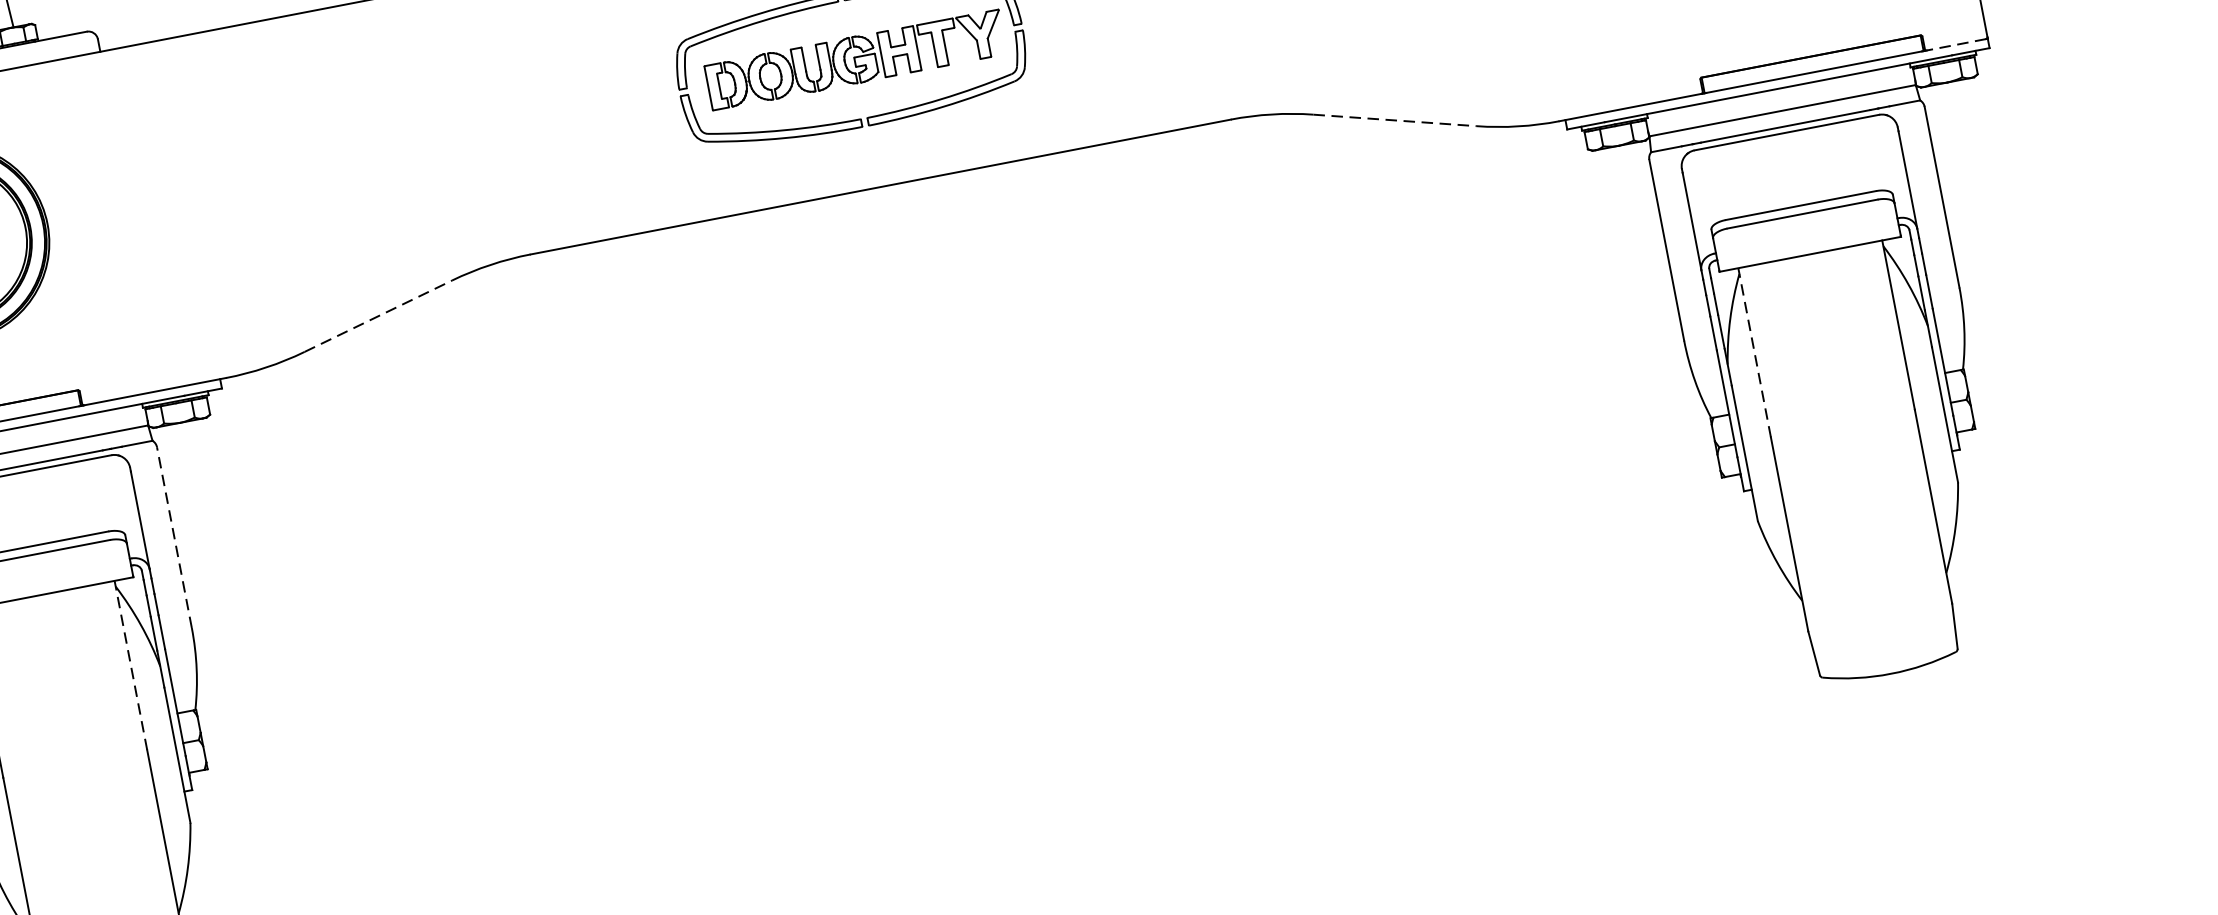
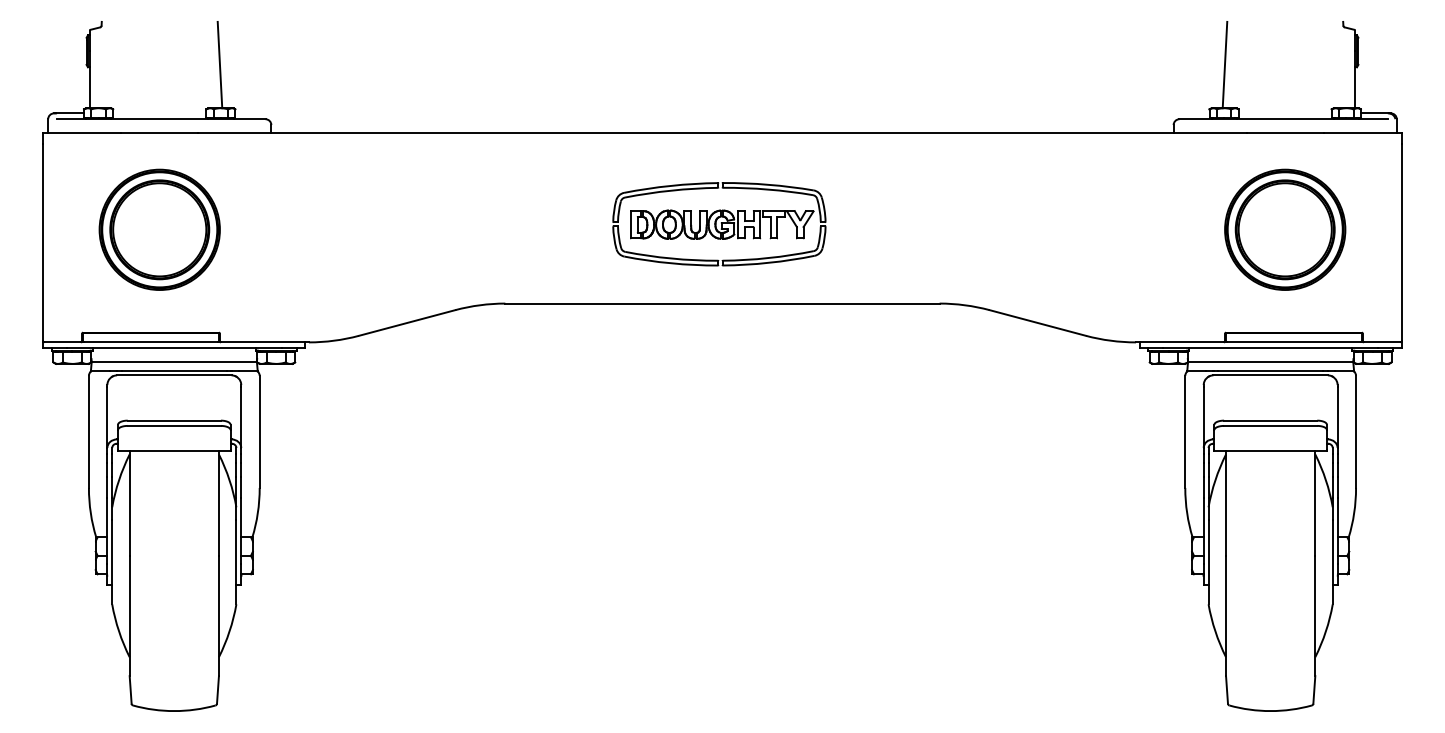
line: (1955, 45) -> (1381, 342), dashed -> solid
line: (1394, 119) -> (1037, 322), dashed -> solid
line: (378, 315) -> (407, 322), dashed -> solid
line: (1755, 351) -> (1226, 502), dashed -> solid
line: (173, 537) -> (259, 431), dashed -> solid
line: (129, 664) -> (218, 502), dashed -> solid

